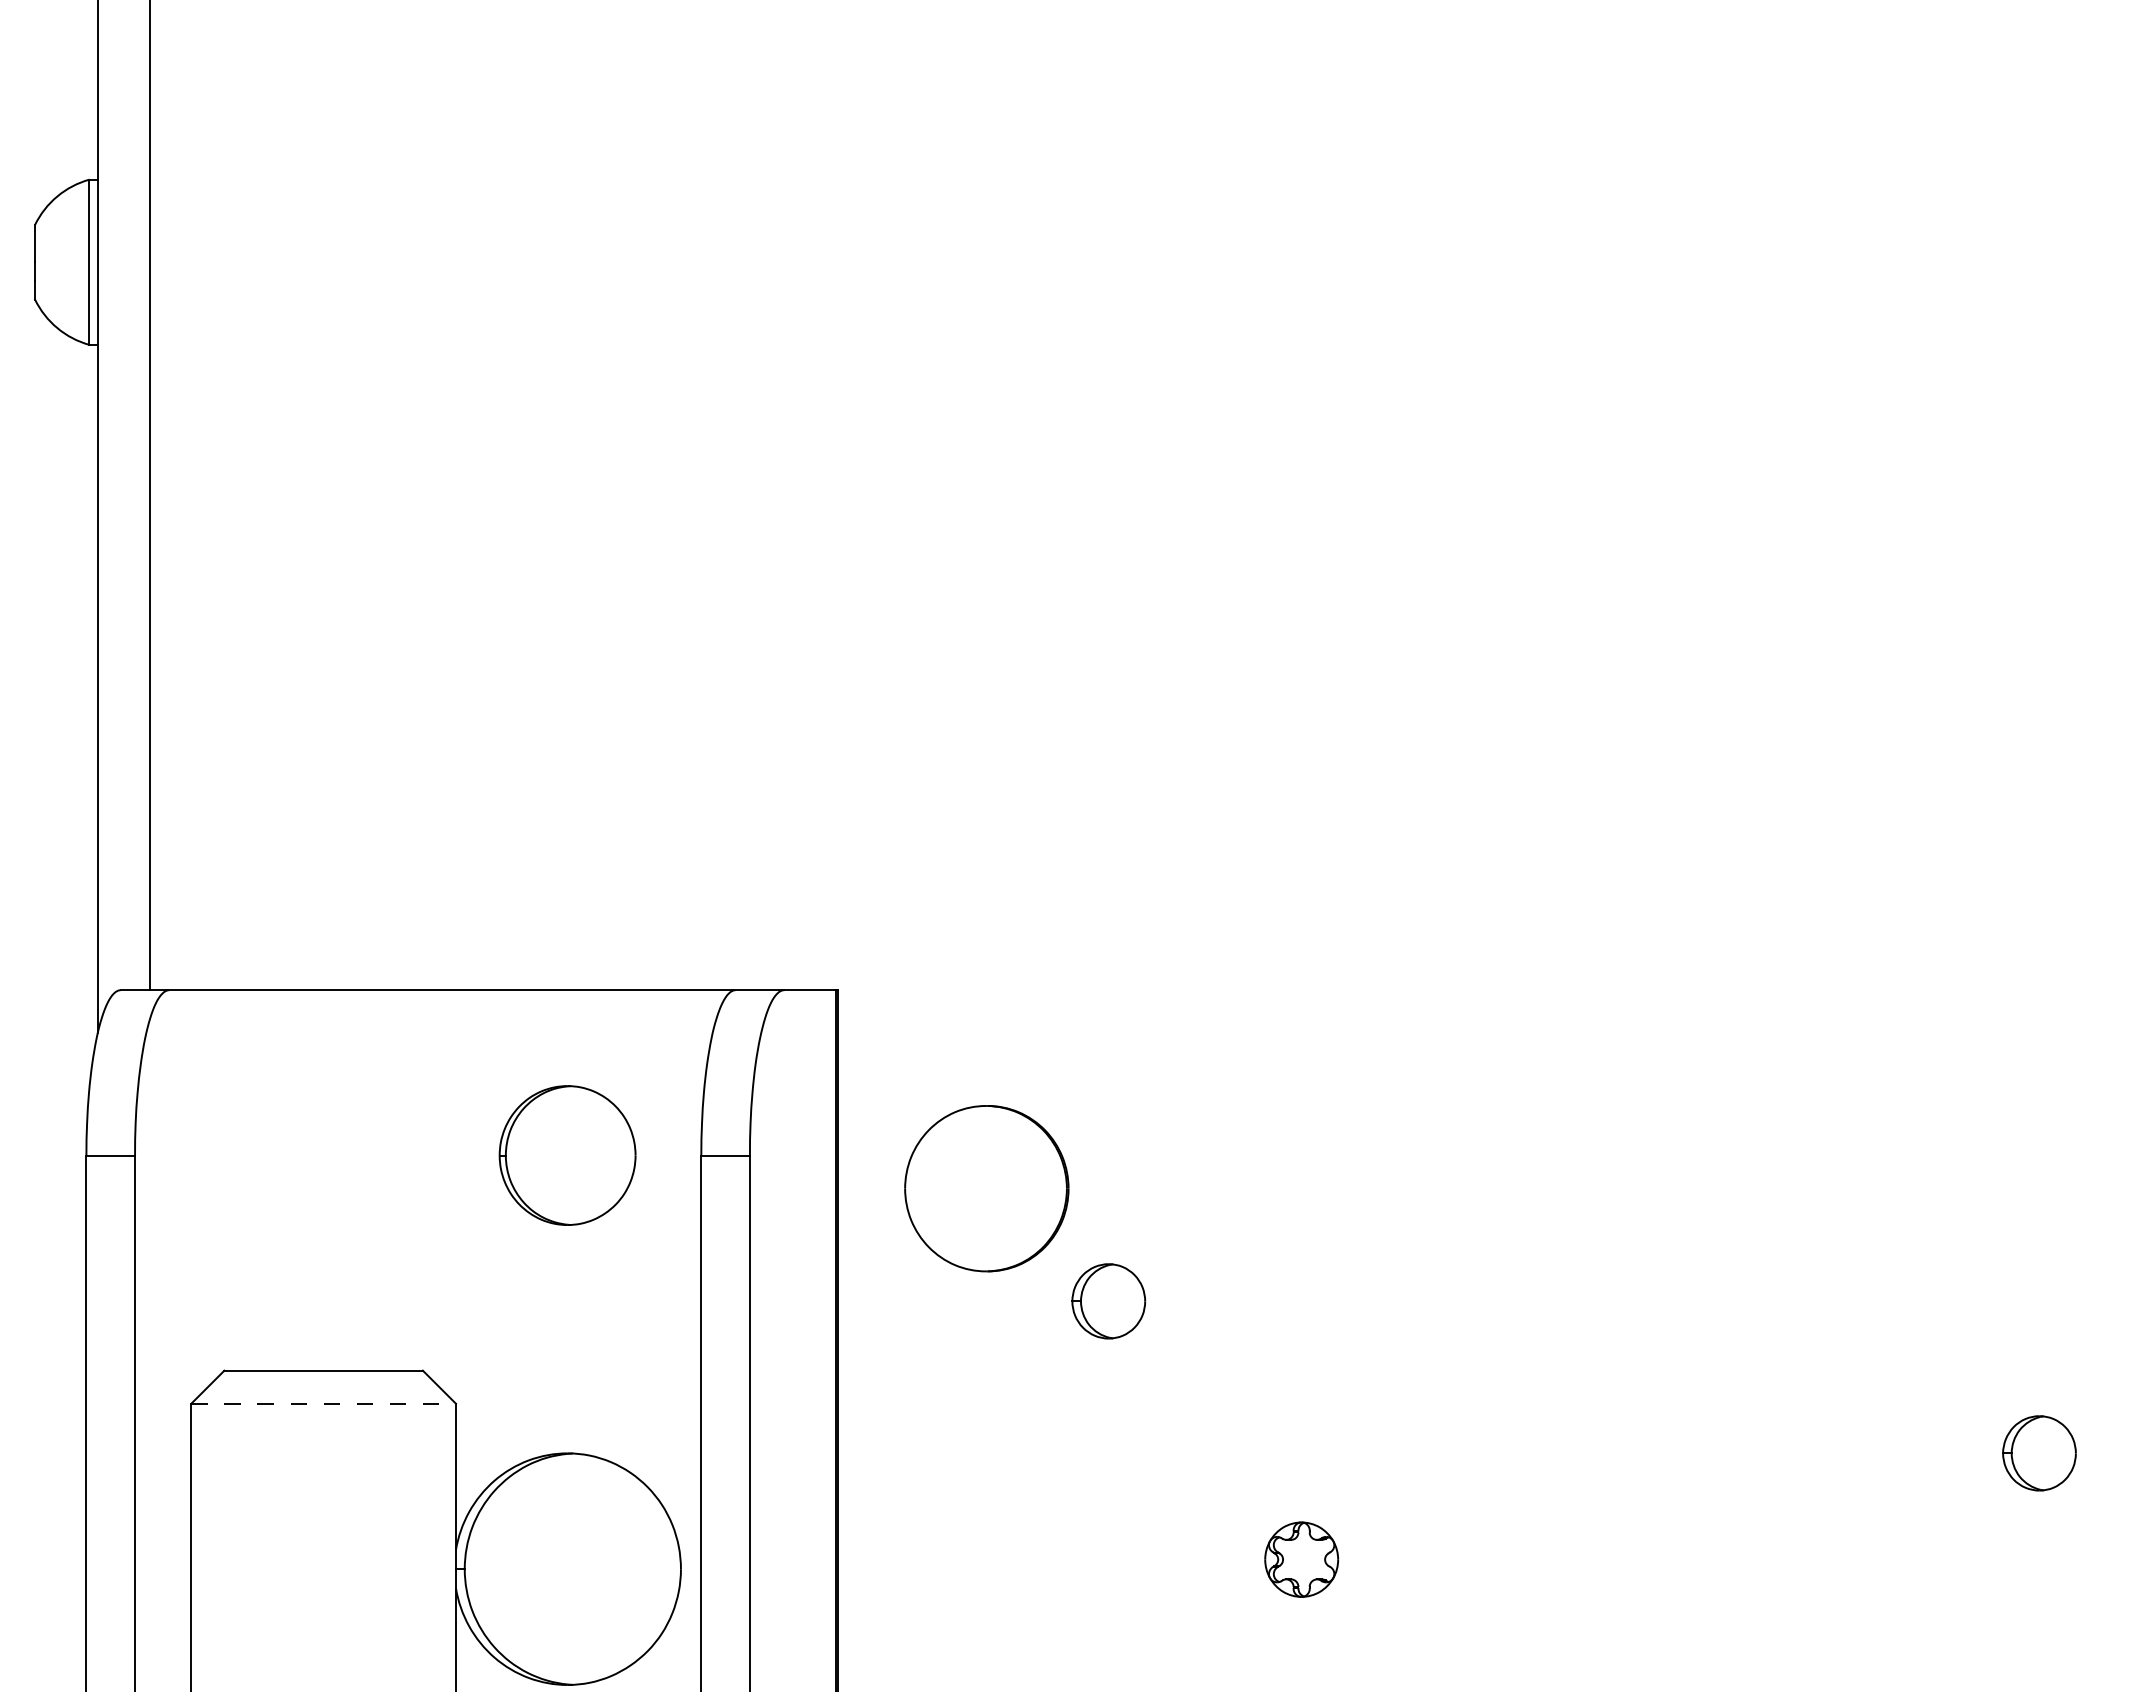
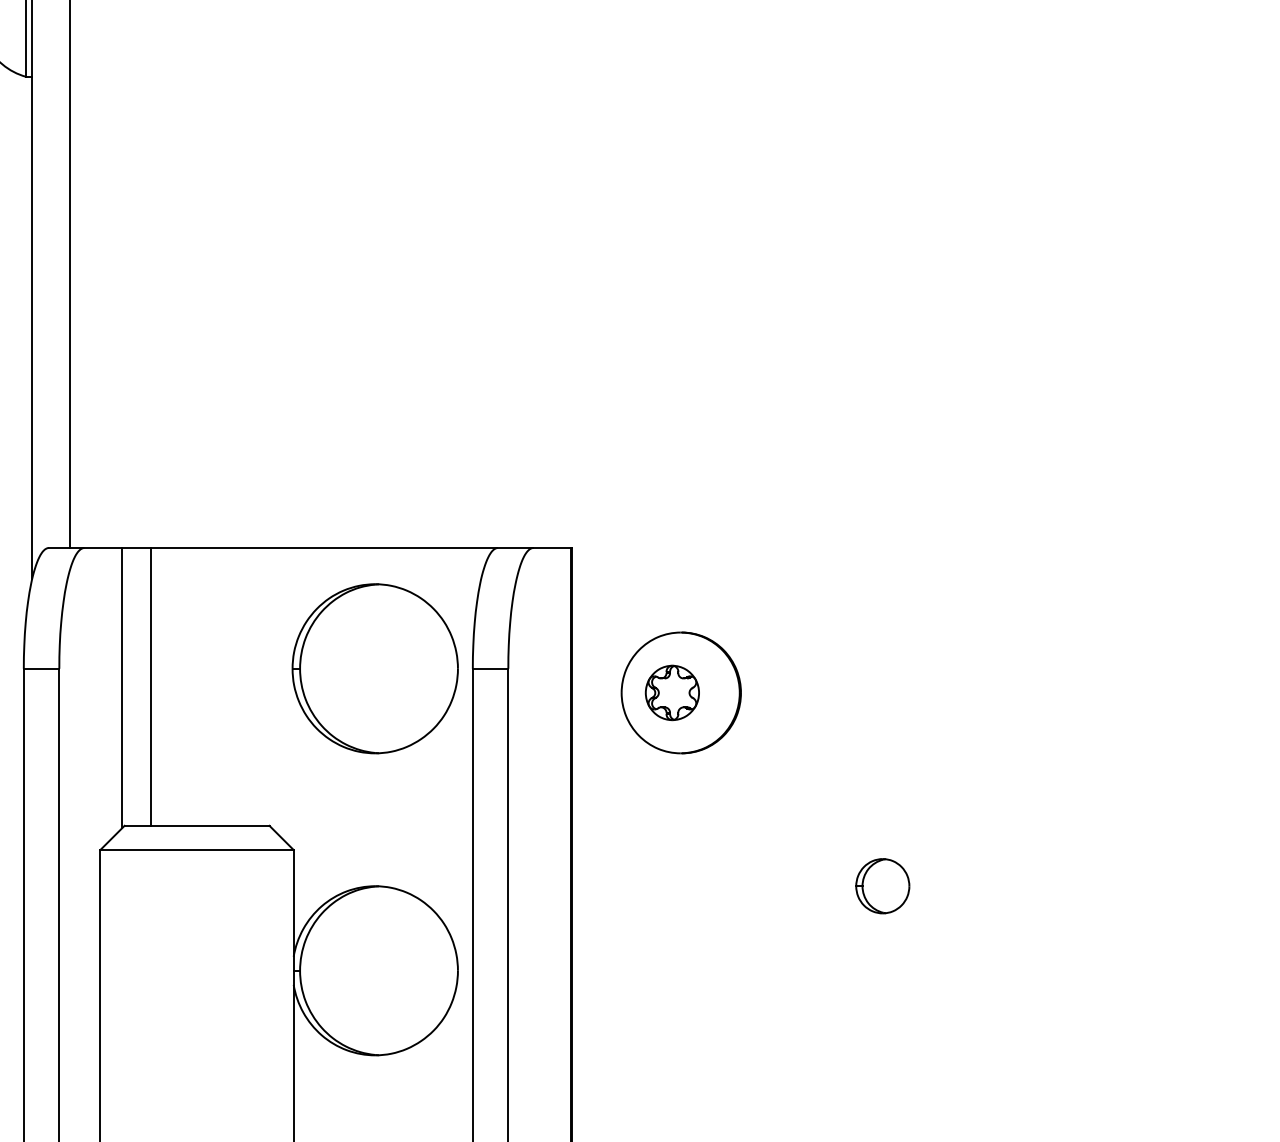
part: (567, 1155) -> (375, 668), size x1.67
line: (260, 1180) -> (150, 686), added
line: (221, 1181) -> (122, 687), added
part: (1108, 1301) -> (882, 886), moved
line: (324, 1403) -> (197, 849), dashed -> solid
part: (1301, 1559) -> (672, 692), moved

